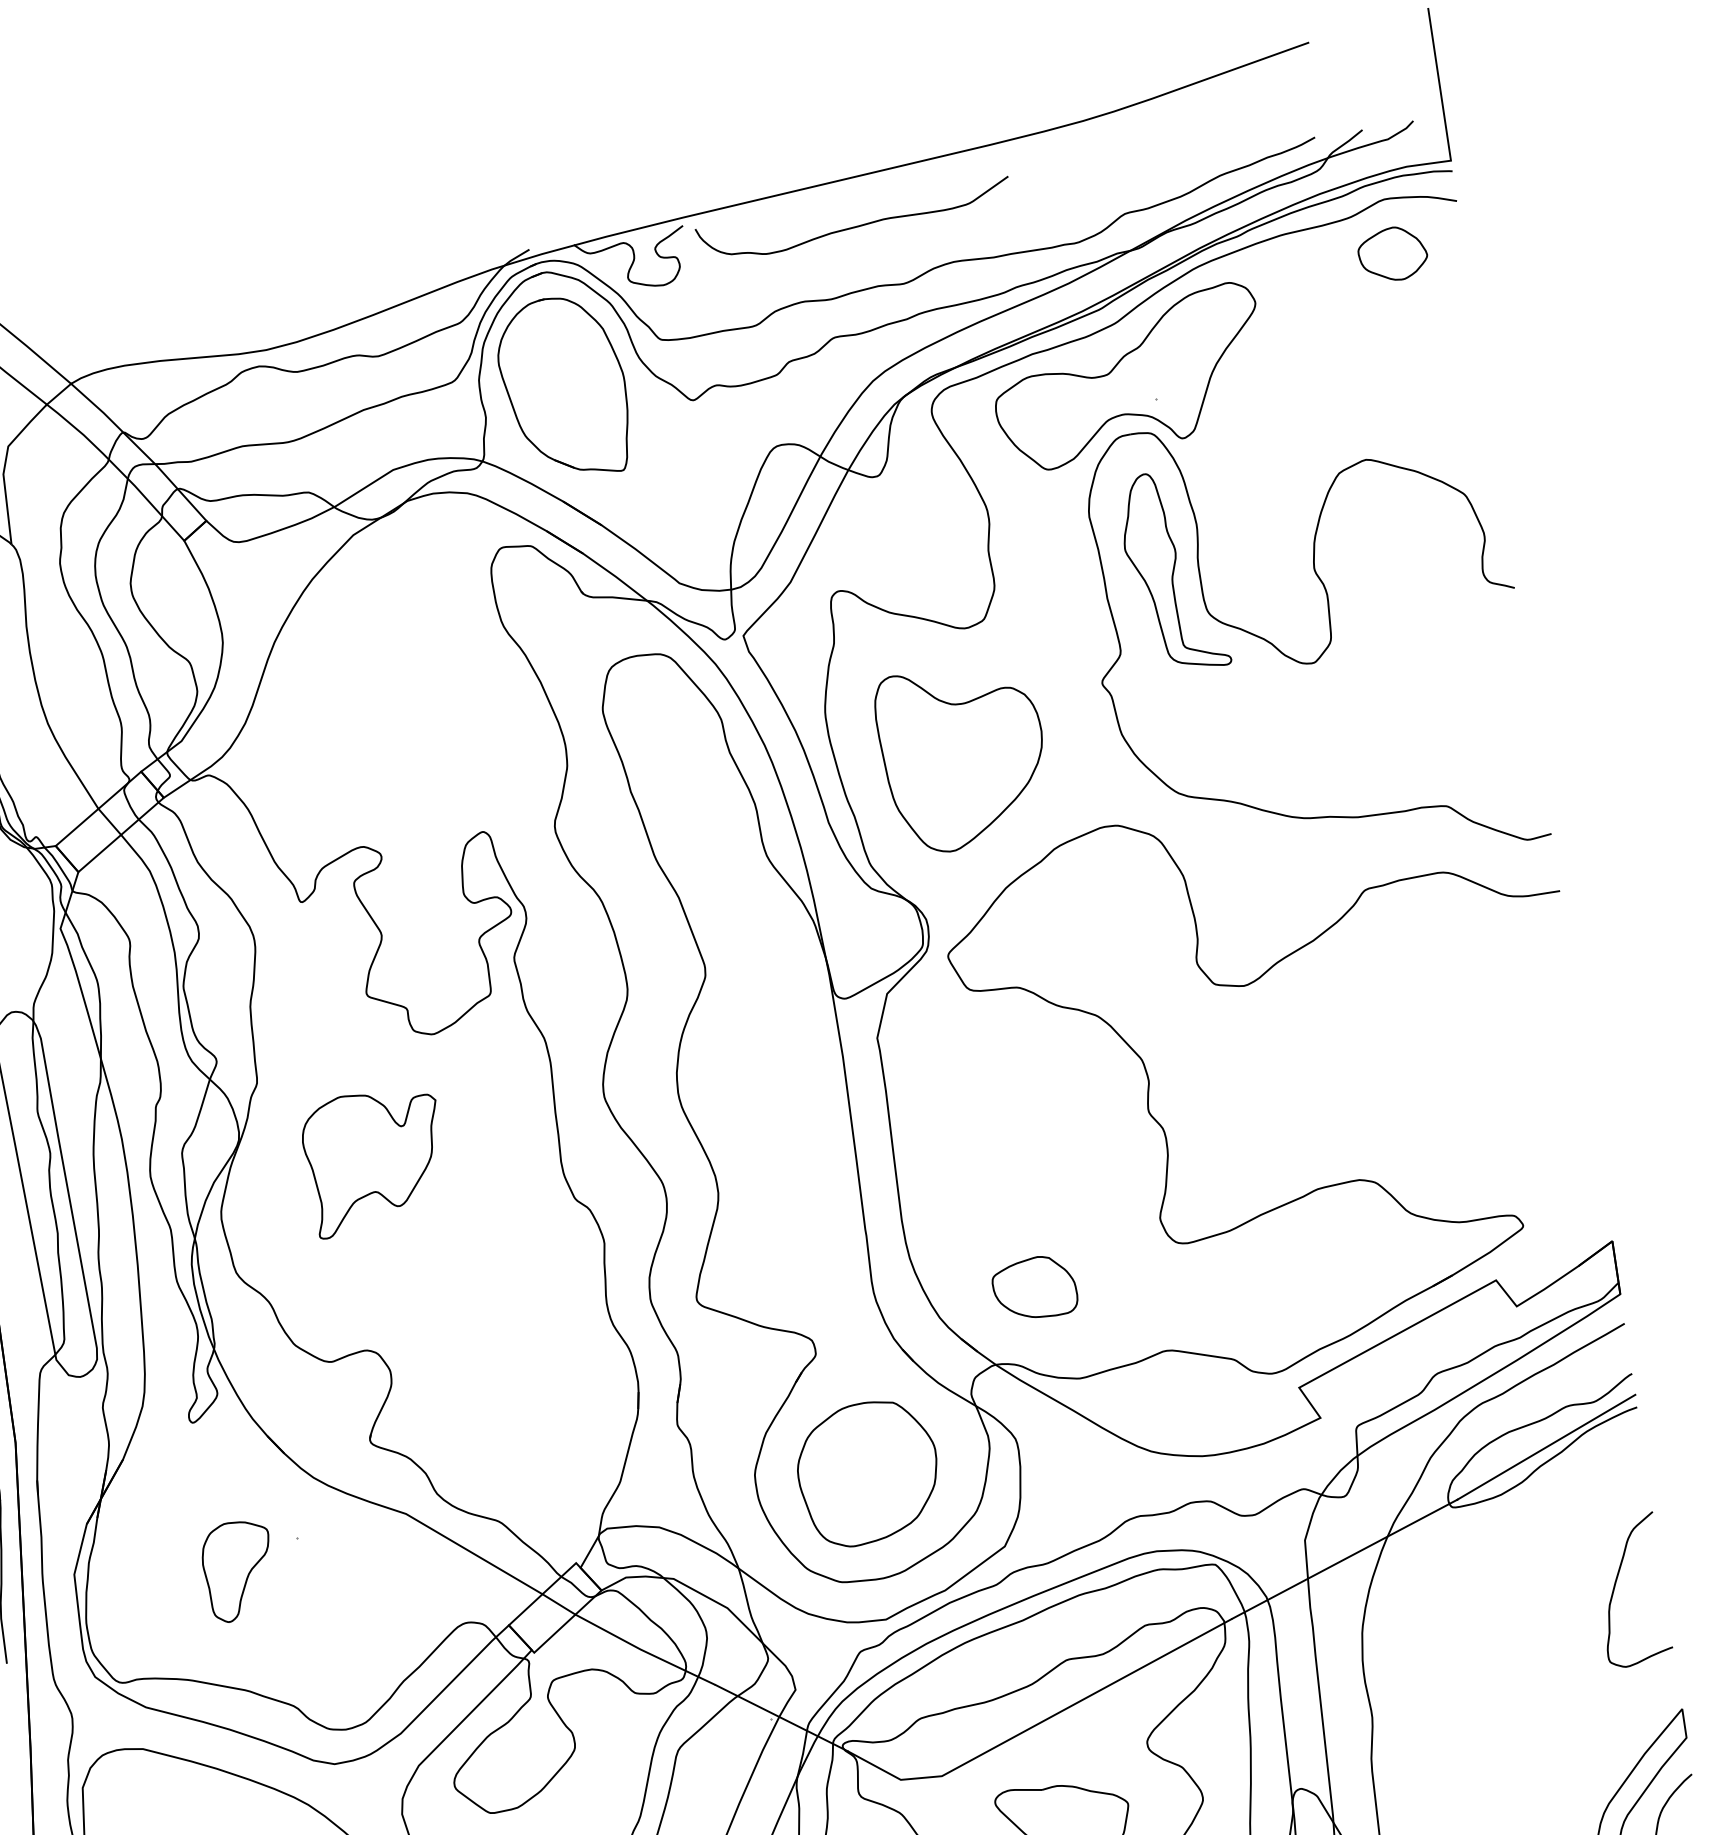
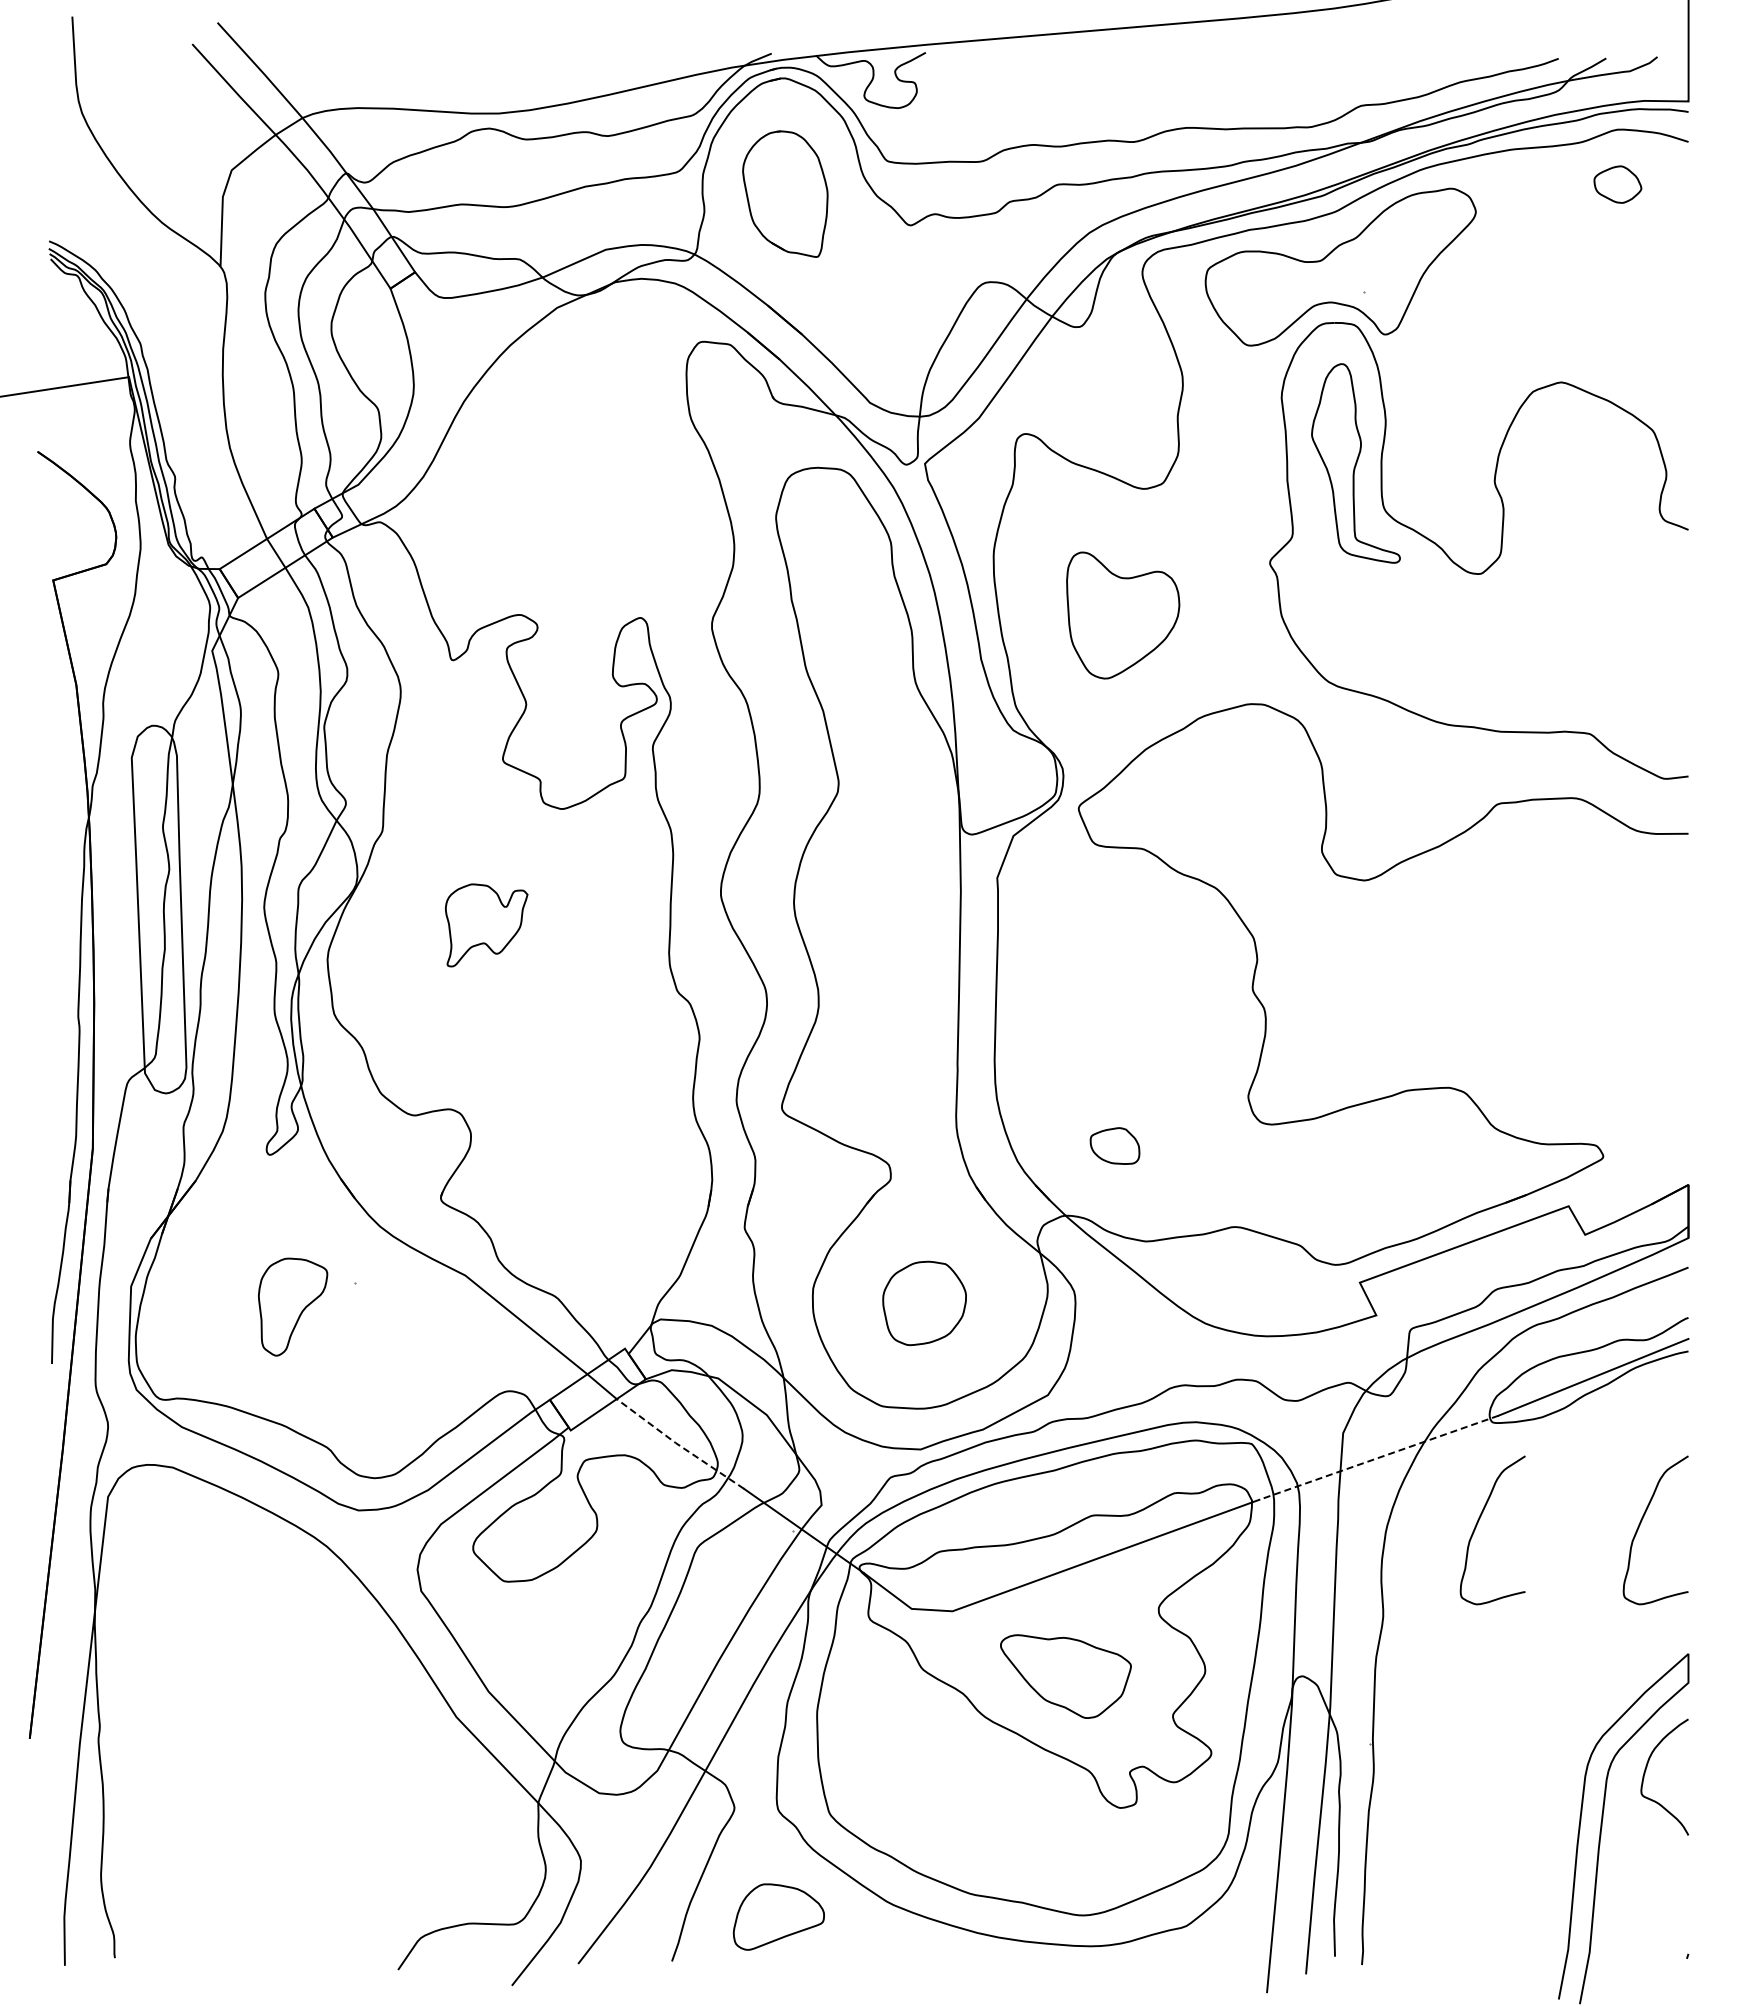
curve: (855, 226) -> (1094, 78), removed
part: (1392, 254) -> (1617, 184), size x0.7
part: (564, 387) -> (785, 193), size x0.7
part: (964, 757) -> (1123, 615), size x0.7
part: (374, 1161) -> (486, 925), size x0.6
part: (1034, 1287) -> (1114, 1145), size x0.6
part: (868, 1473) -> (924, 1303), size x0.6
line: (1343, 1559) -> (1378, 1457), solid -> dashed
curve: (1453, 1610) -> (1478, 1523), added
line: (643, 1651) -> (678, 1445), solid -> dashed

